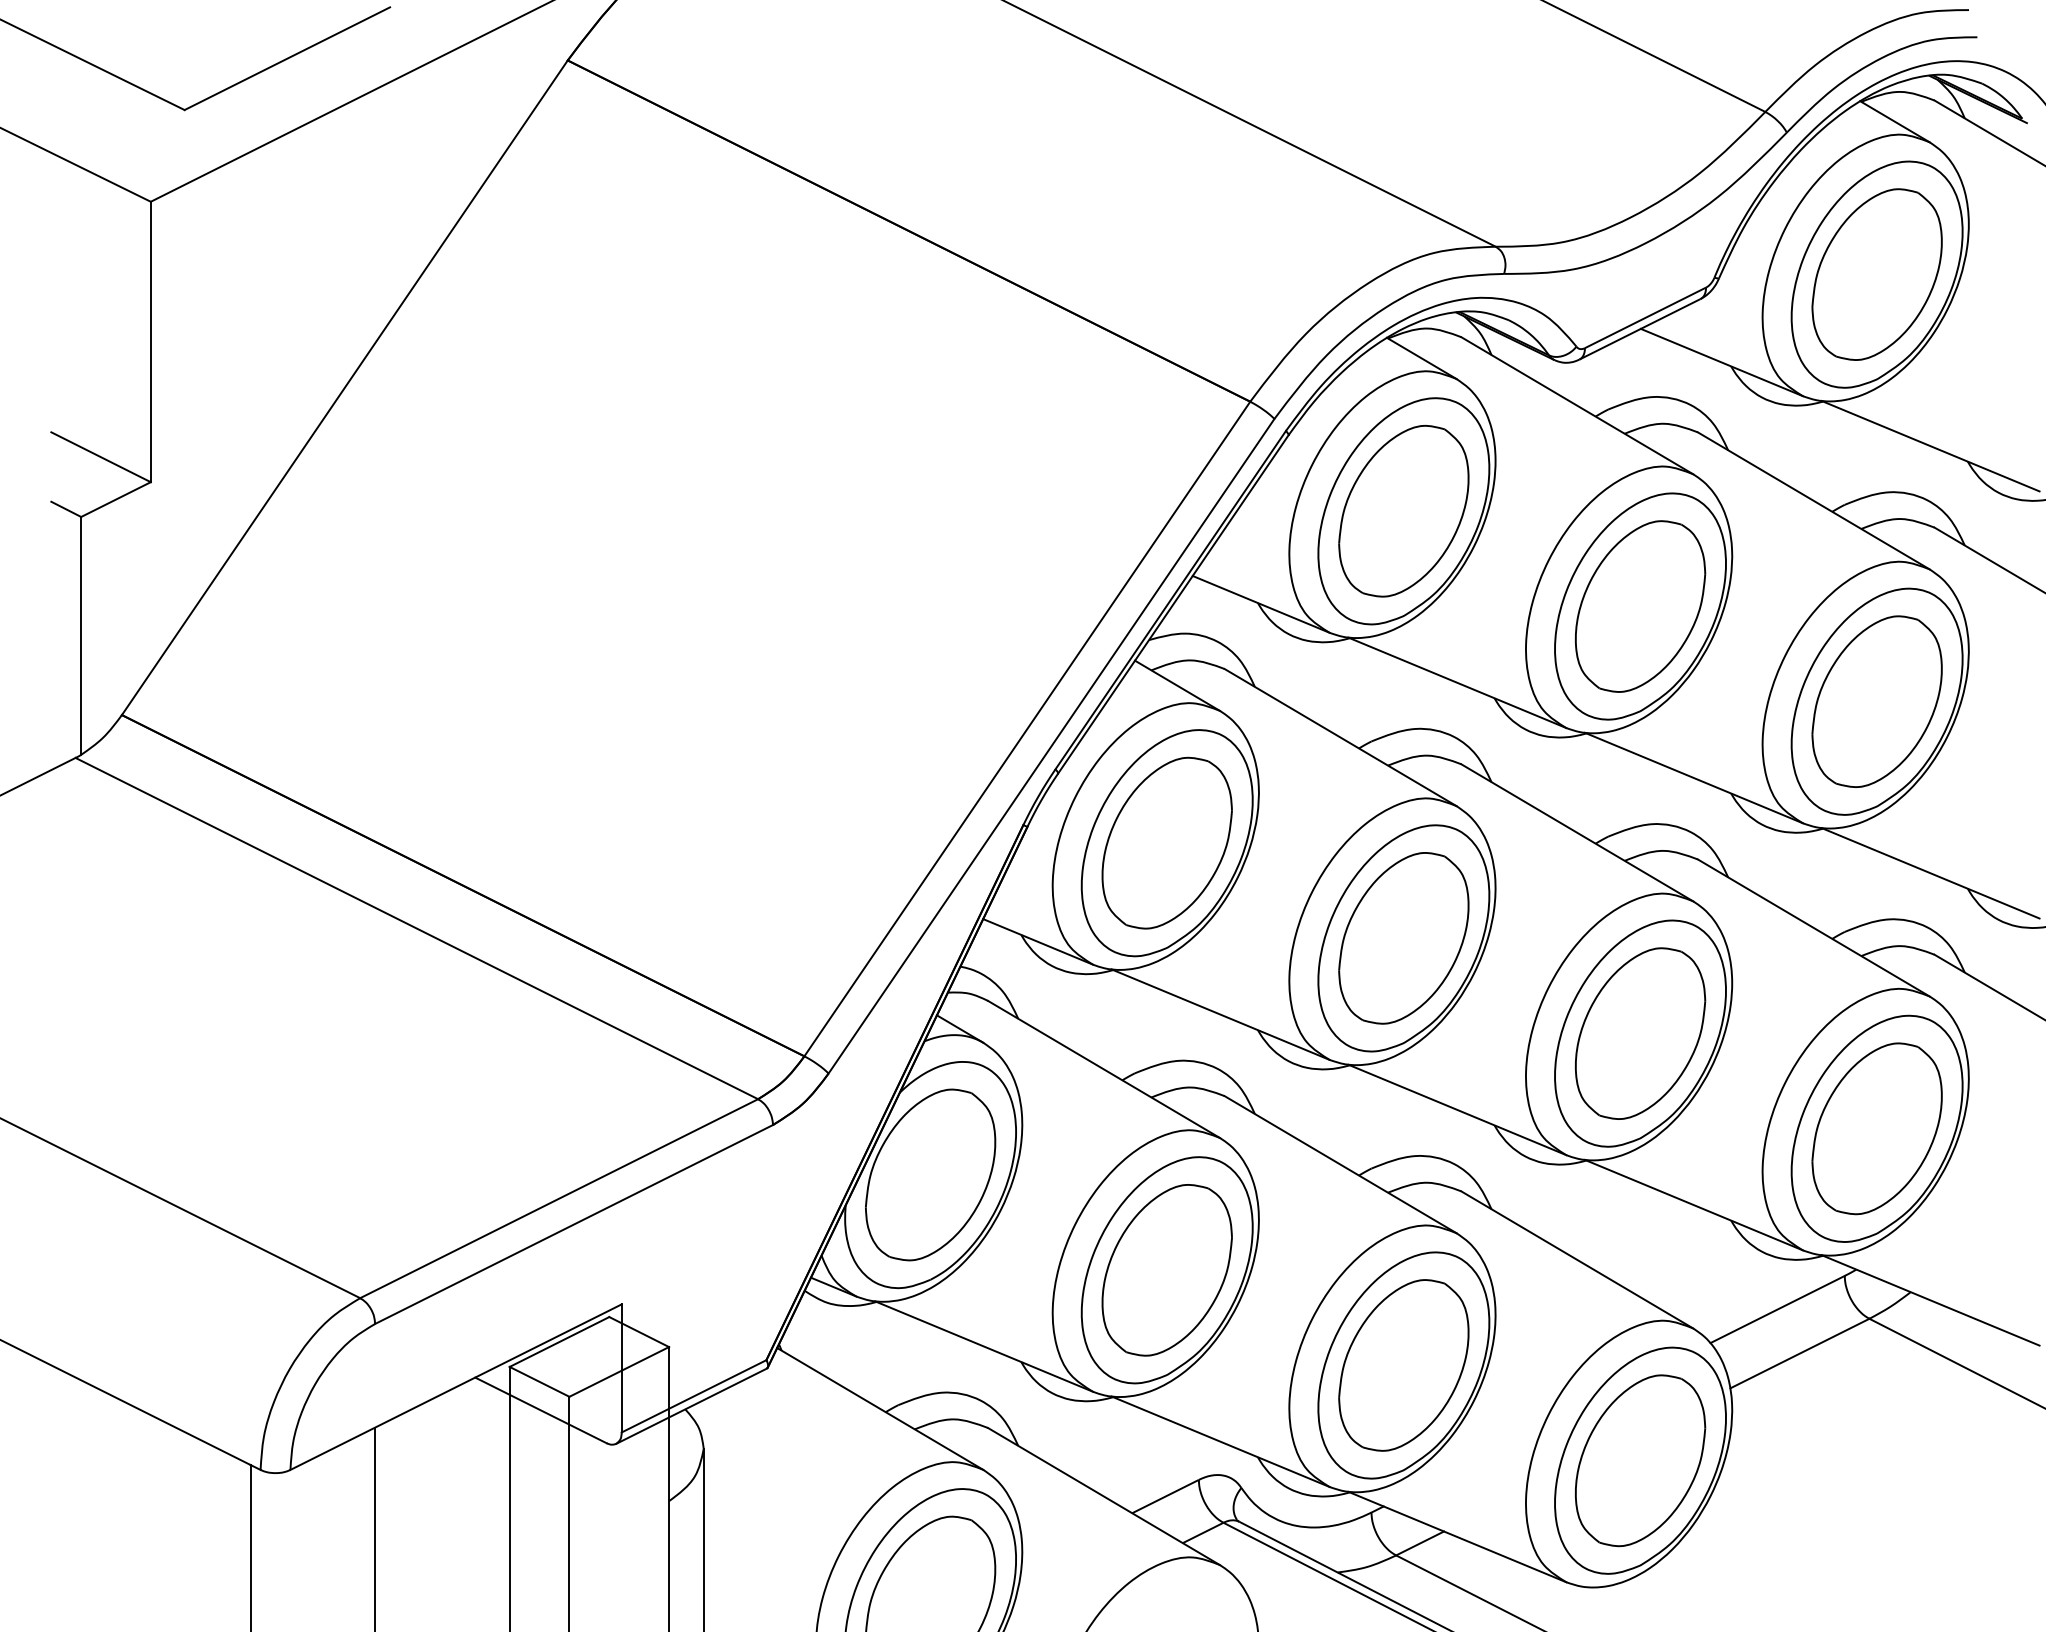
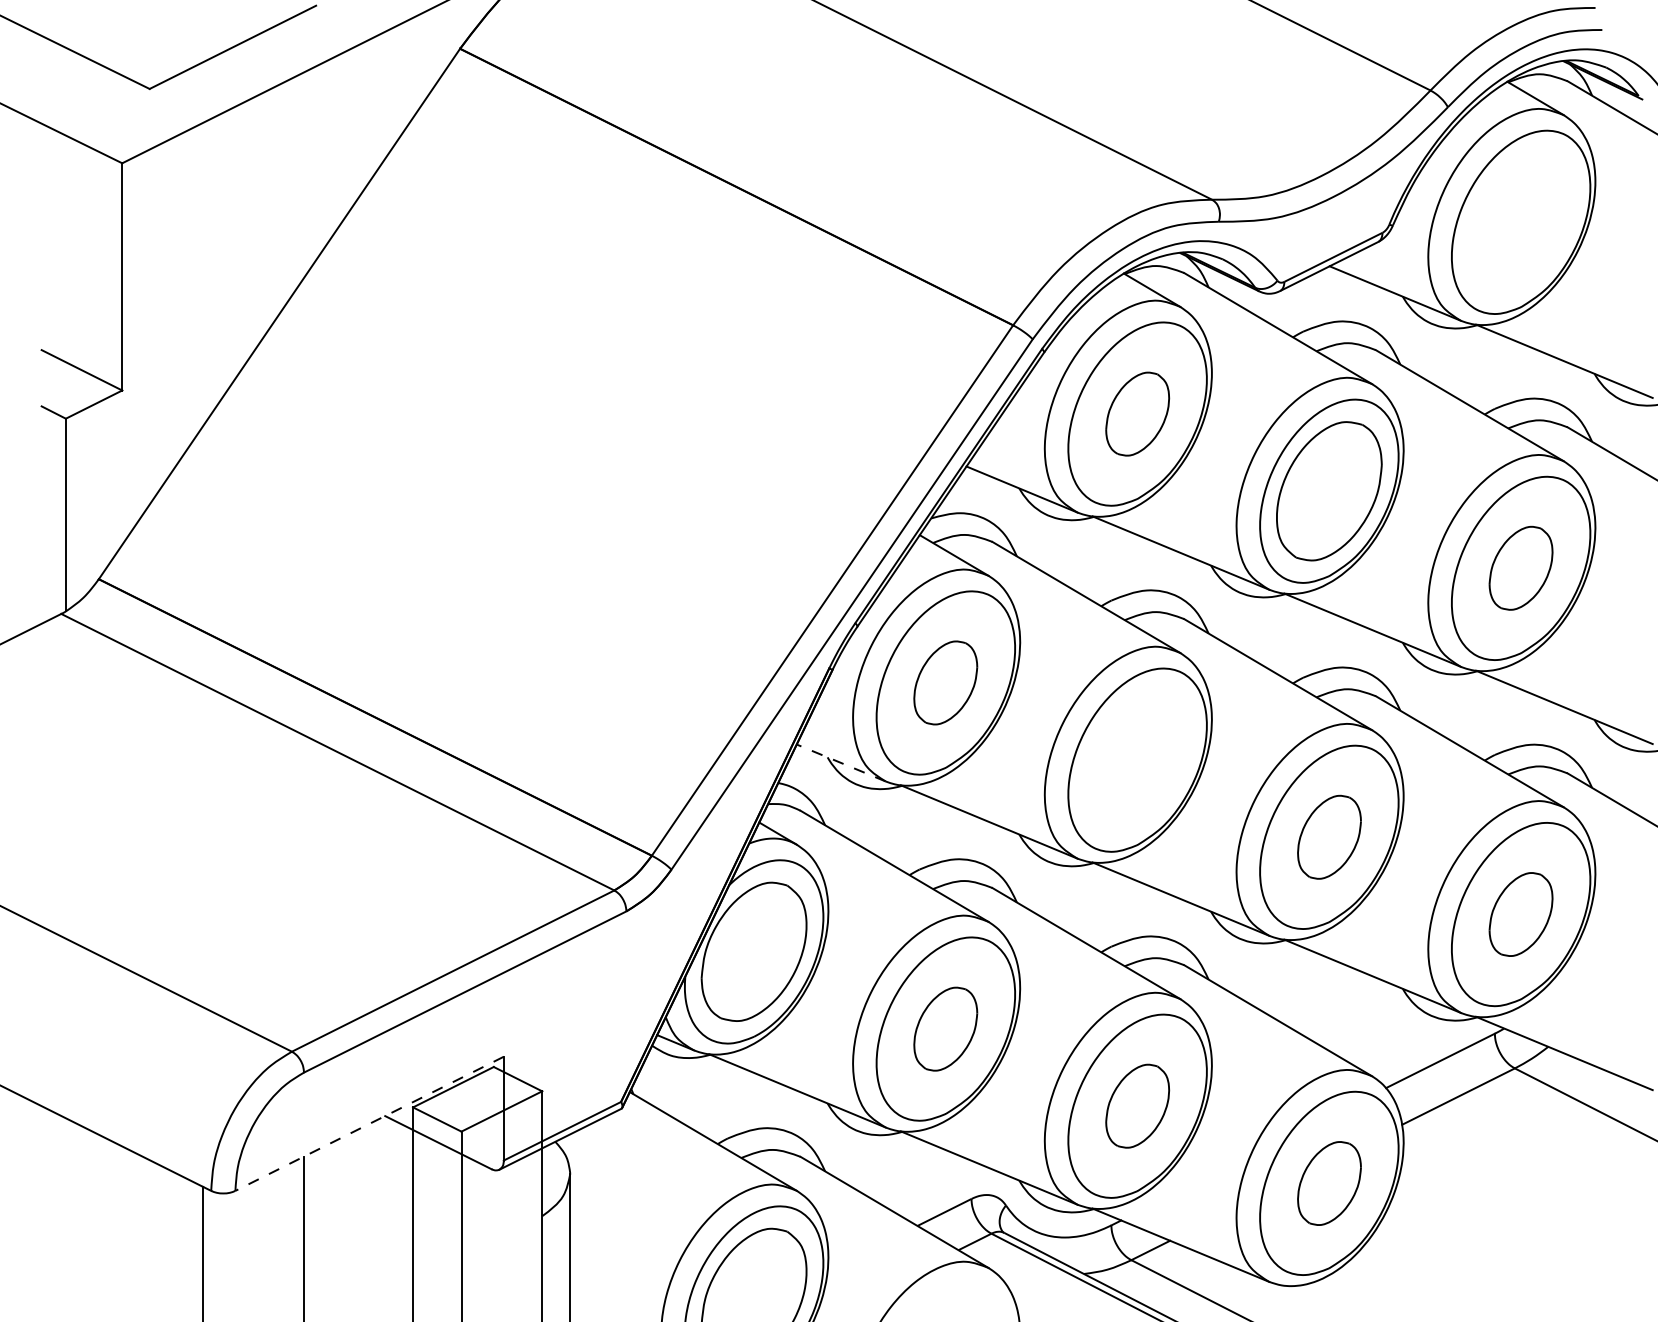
part: (1876, 274) -> (1520, 222), removed
part: (1403, 511) -> (1137, 414), size x0.6
part: (1876, 701) -> (1520, 568), size x0.6
part: (1166, 842) -> (945, 682), size x0.6
part: (1403, 938) -> (1137, 760), removed
line: (1037, 941) -> (840, 762), solid -> dashed
part: (1640, 1033) -> (1329, 837), size x0.6
part: (1876, 1128) -> (1520, 914), size x0.6
part: (1166, 1270) -> (945, 1029), size x0.6
part: (1403, 1365) -> (1137, 1106), size x0.6
line: (455, 1387) -> (369, 1124), solid -> dashed
part: (1640, 1460) -> (1329, 1183), size x0.6

